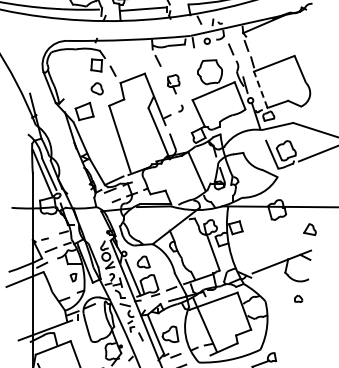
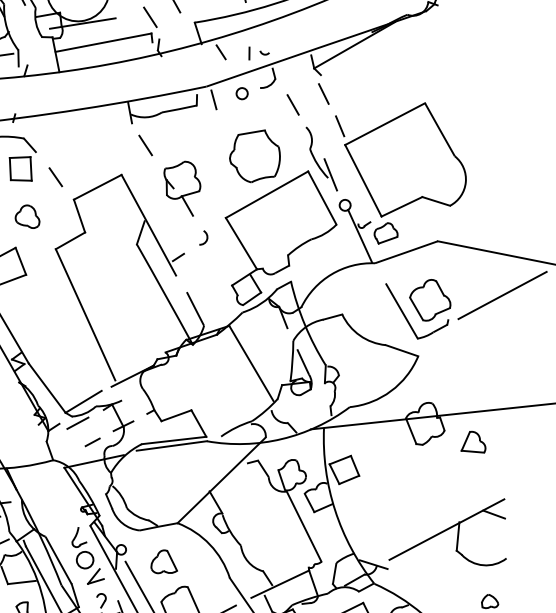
part: (173, 84) -> (182, 190), size x1.43
line: (260, 89) -> (362, 180), dashed -> solid
part: (309, 229) -> (471, 442), moved

